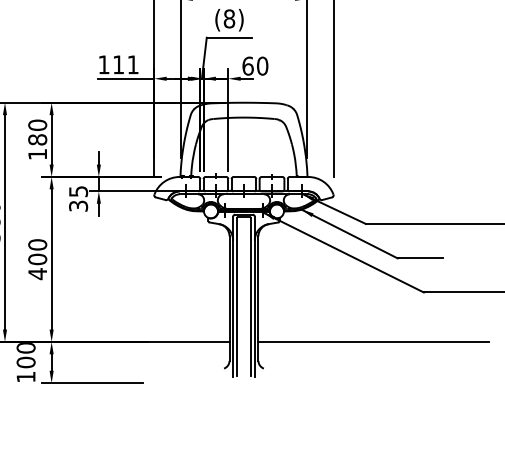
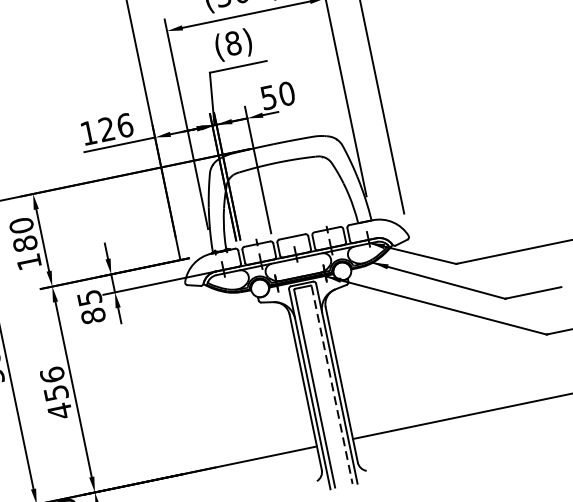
text: (125, 64) -> (115, 127), 111 -> 126
text: (247, 65) -> (267, 96), 60 -> 50
text: (78, 205) -> (93, 315), 35 -> 85
text: (37, 252) -> (54, 384), 400 -> 456
line: (250, 297) -> (331, 385), solid -> dashed

